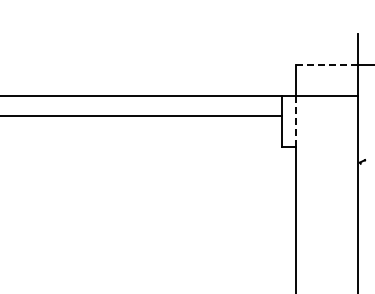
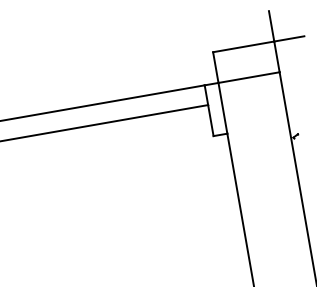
line: (326, 64) -> (243, 46), dashed -> solid
line: (295, 121) -> (222, 108), dashed -> solid

